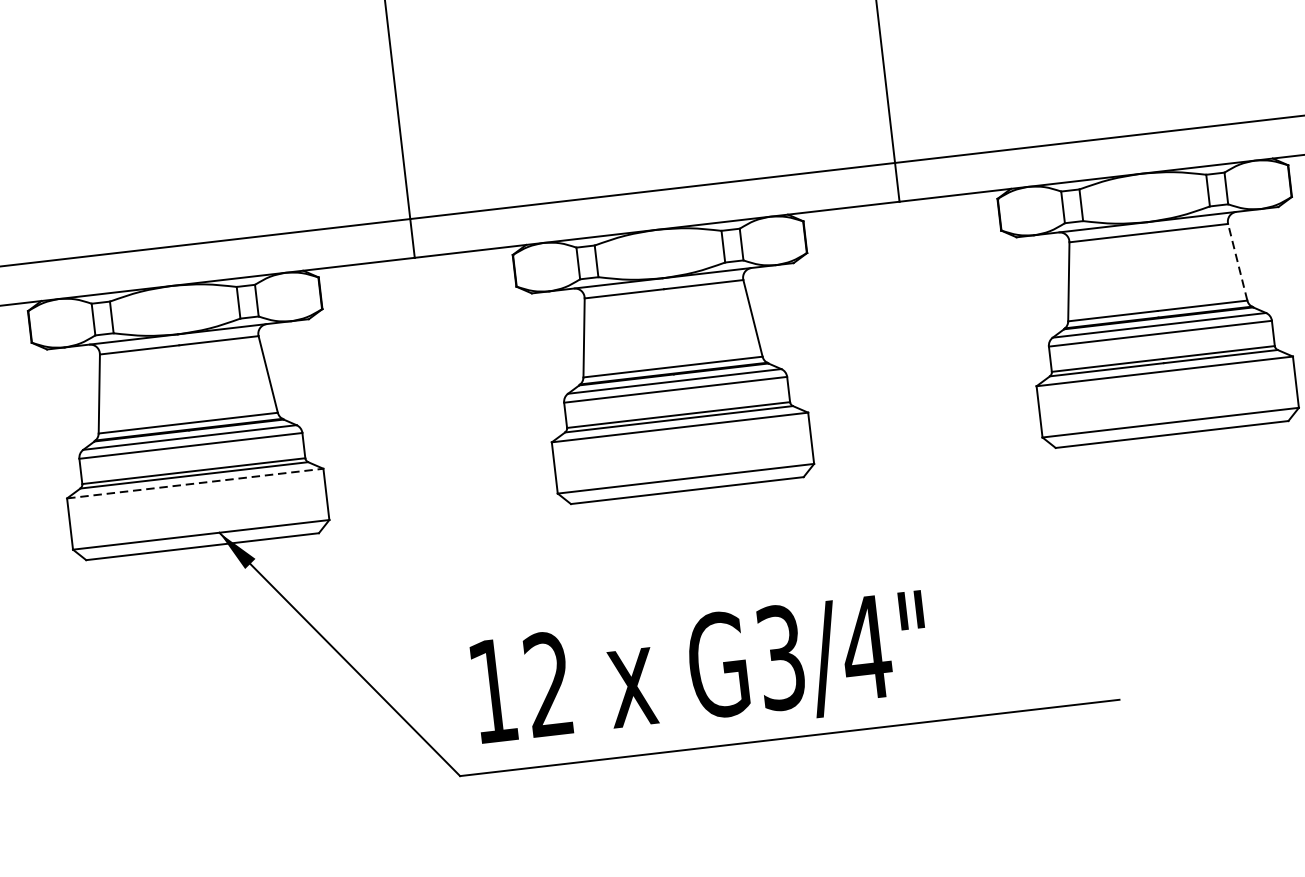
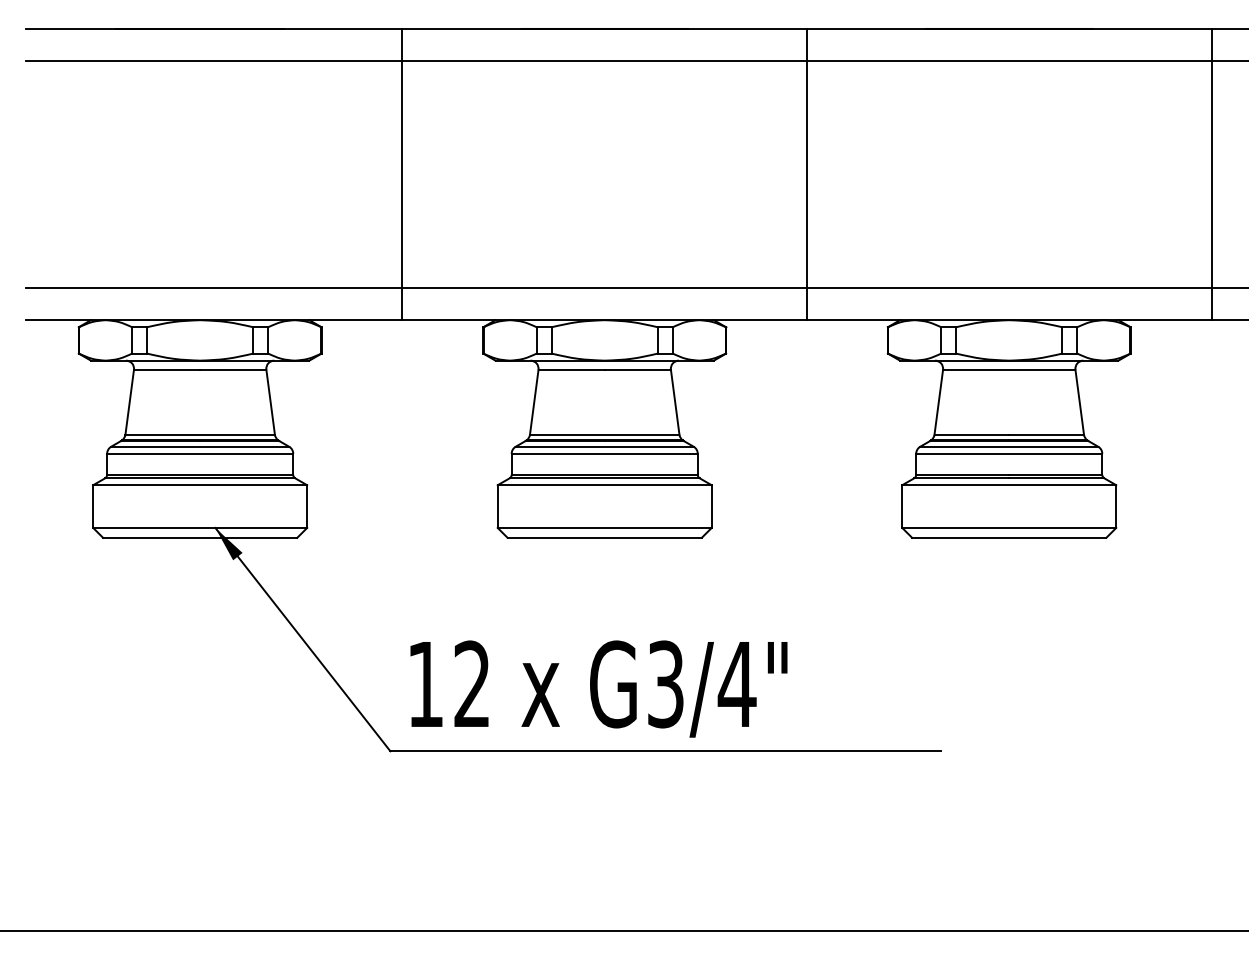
line: (1237, 262) -> (1079, 402), dashed -> solid
line: (195, 483) -> (200, 485), dashed -> solid

